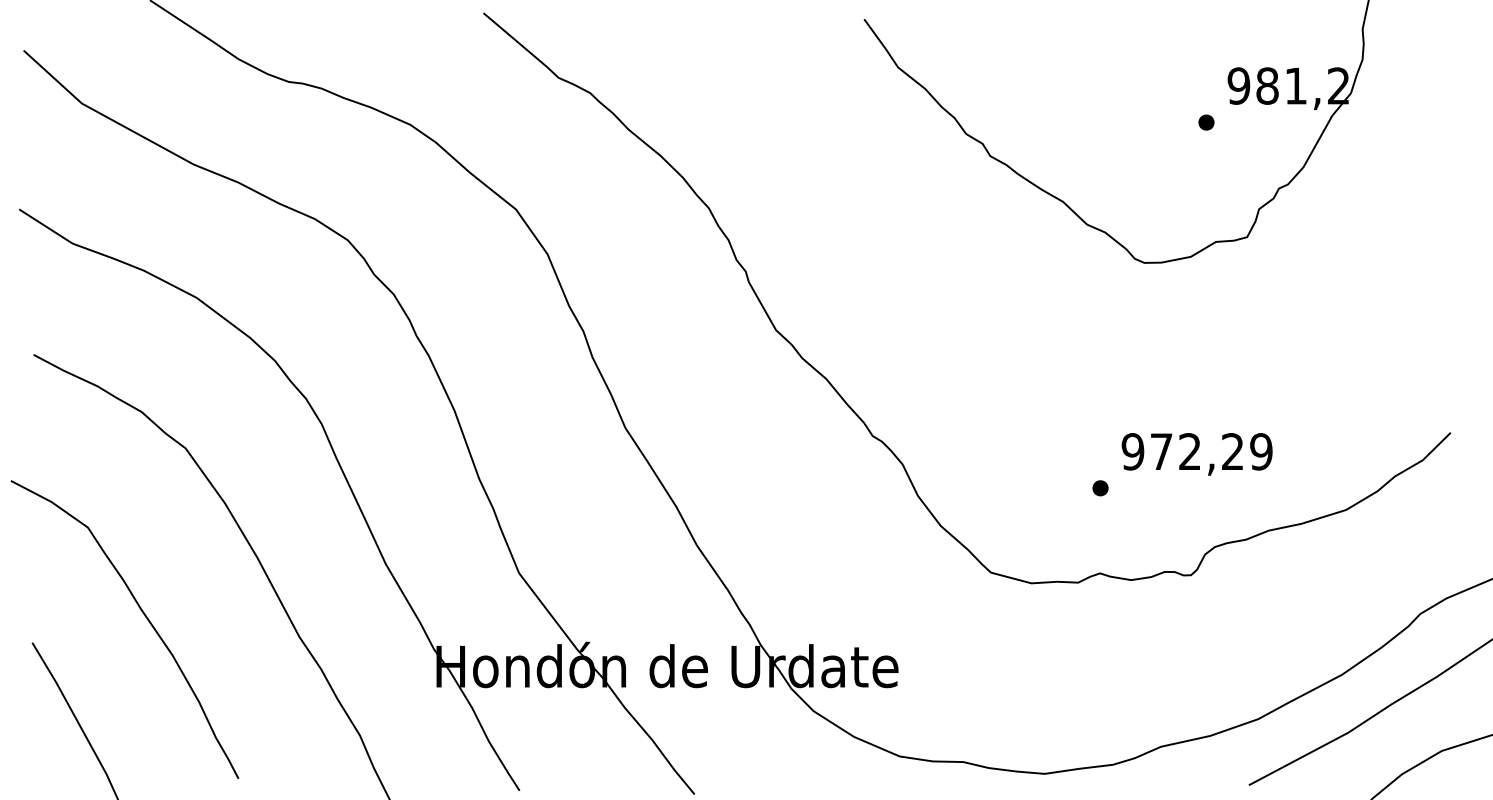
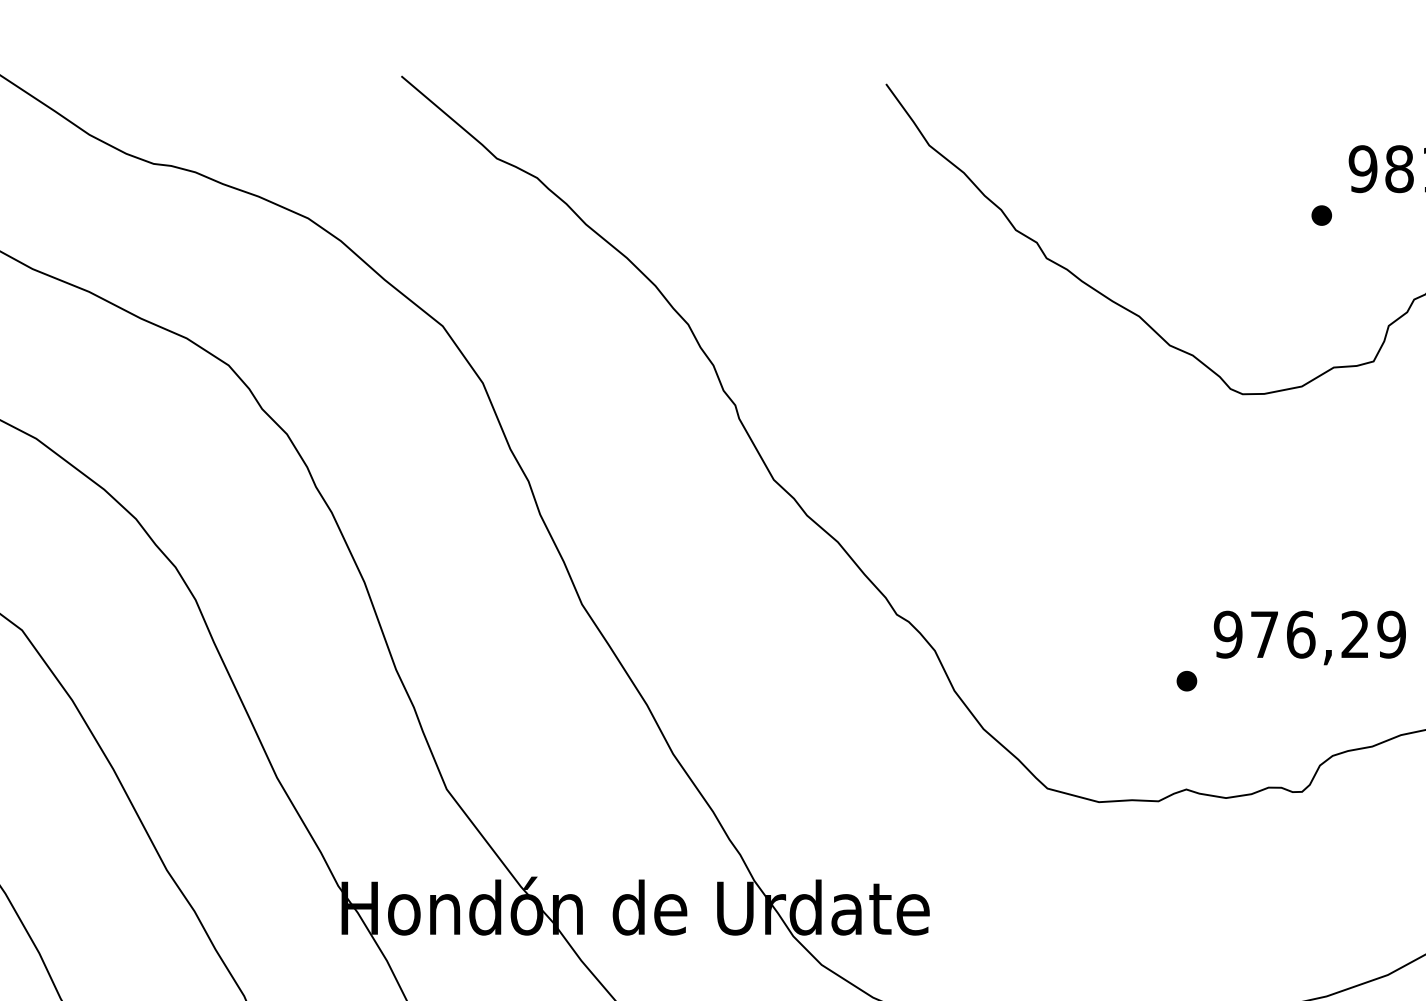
text: (1190, 451) -> (1301, 634), 972,29 -> 976,29

